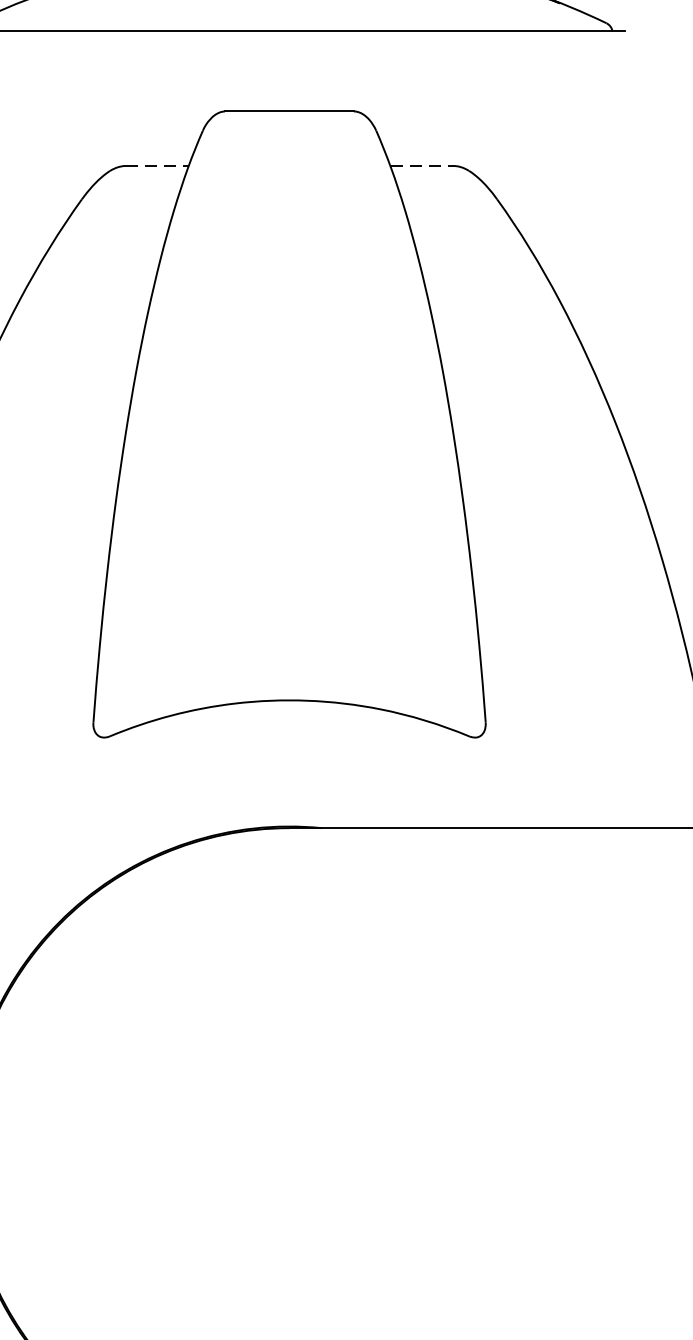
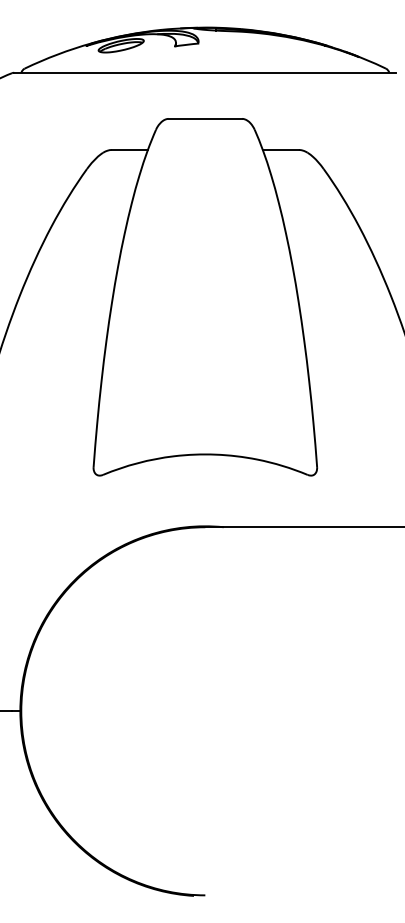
line: (158, 165) -> (130, 149), dashed -> solid
line: (423, 165) -> (281, 149), dashed -> solid

